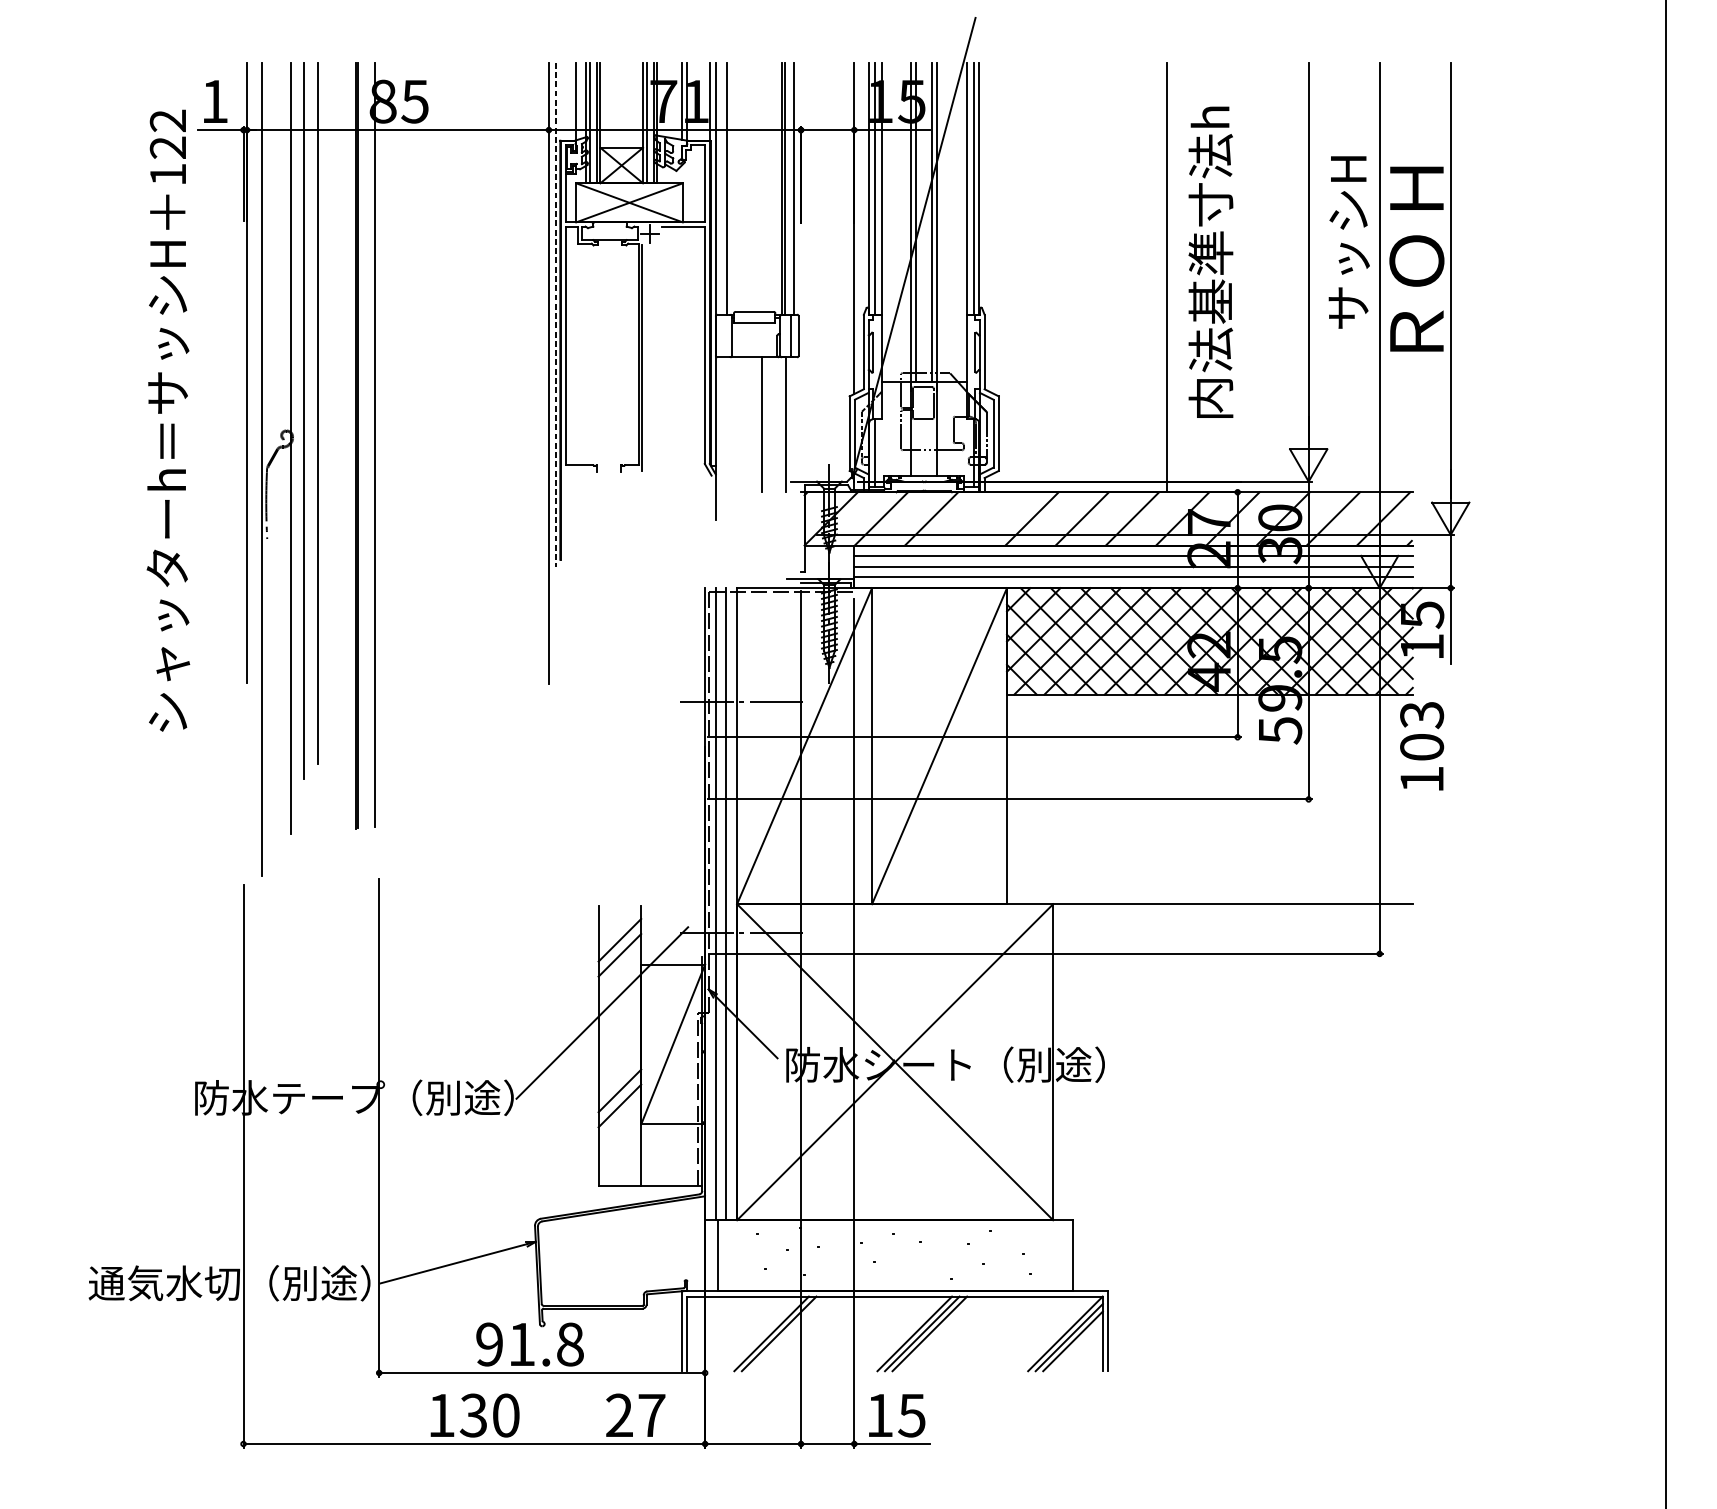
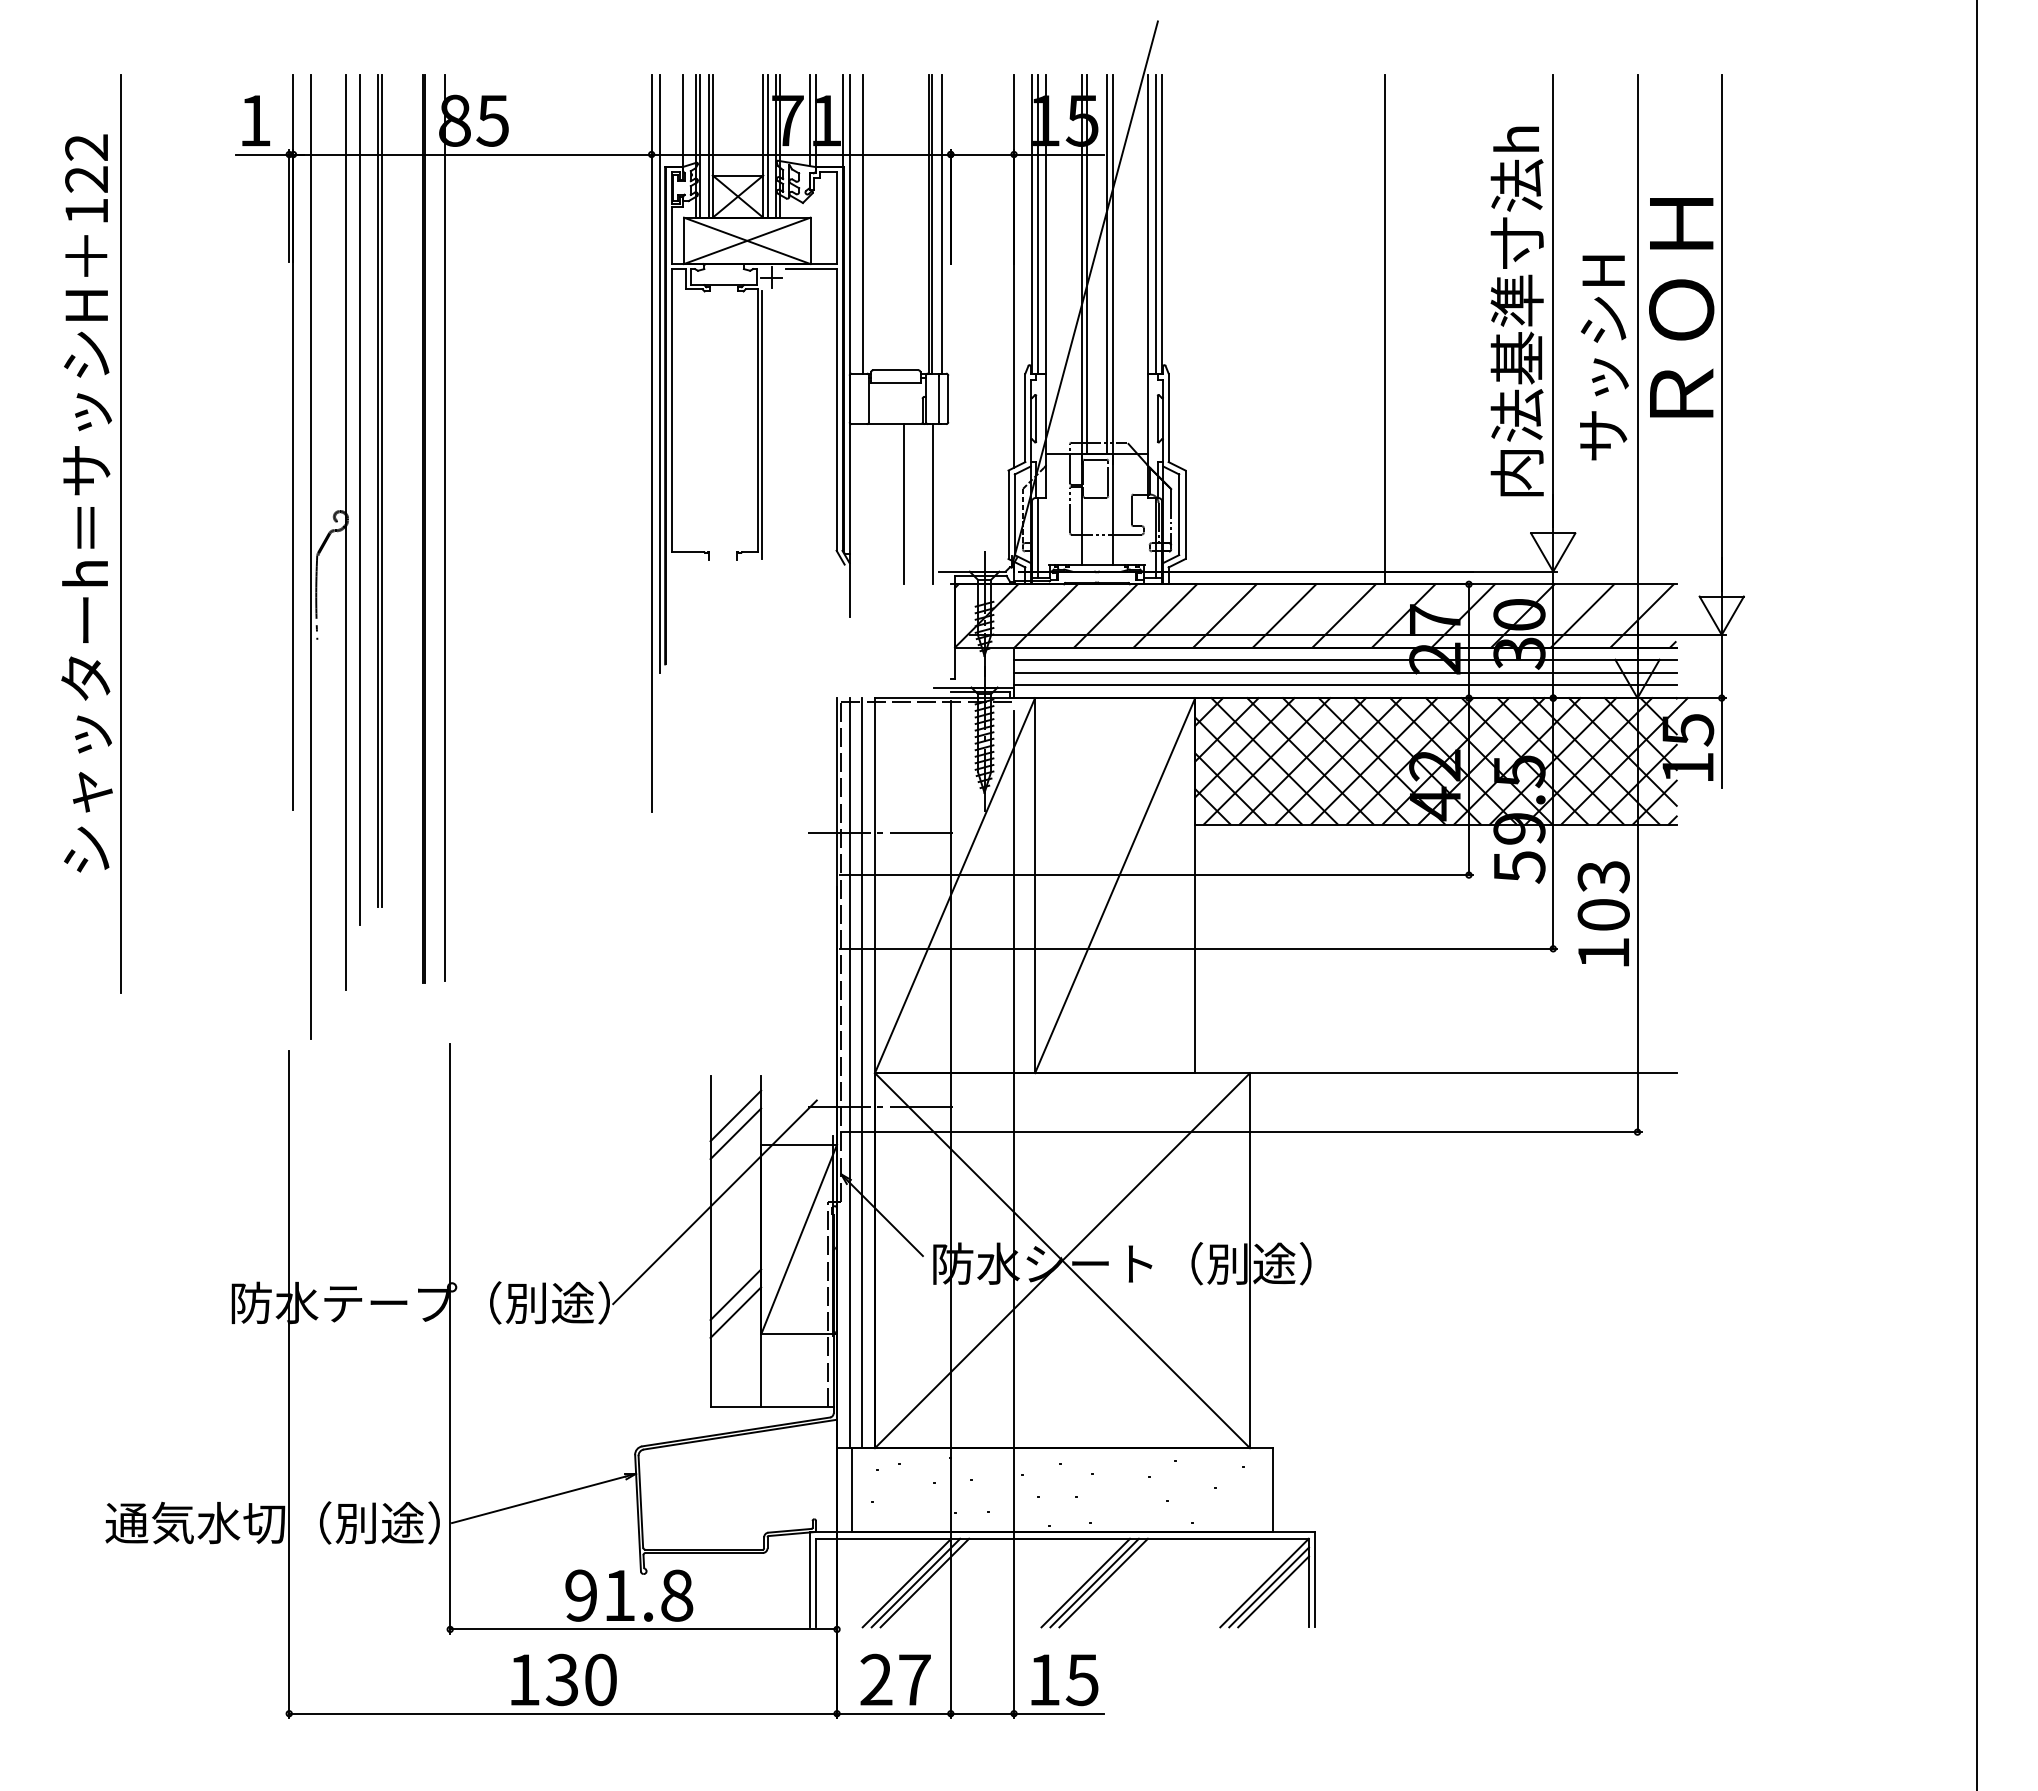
text: (1349, 242) -> (1604, 357), moved
text: (1210, 262) -> (1516, 311), moved
line: (556, 315) -> (660, 374), dashed -> solid
line: (321, 413) -> (381, 490), added
text: (167, 420) -> (86, 503), moved
line: (101, 449) -> (120, 533), added
line: (981, 518) -> (1165, 615), added
text: (1421, 746) -> (1603, 913), moved
line: (763, 1333) -> (906, 1582), added
text: (635, 1415) -> (895, 1679), moved

